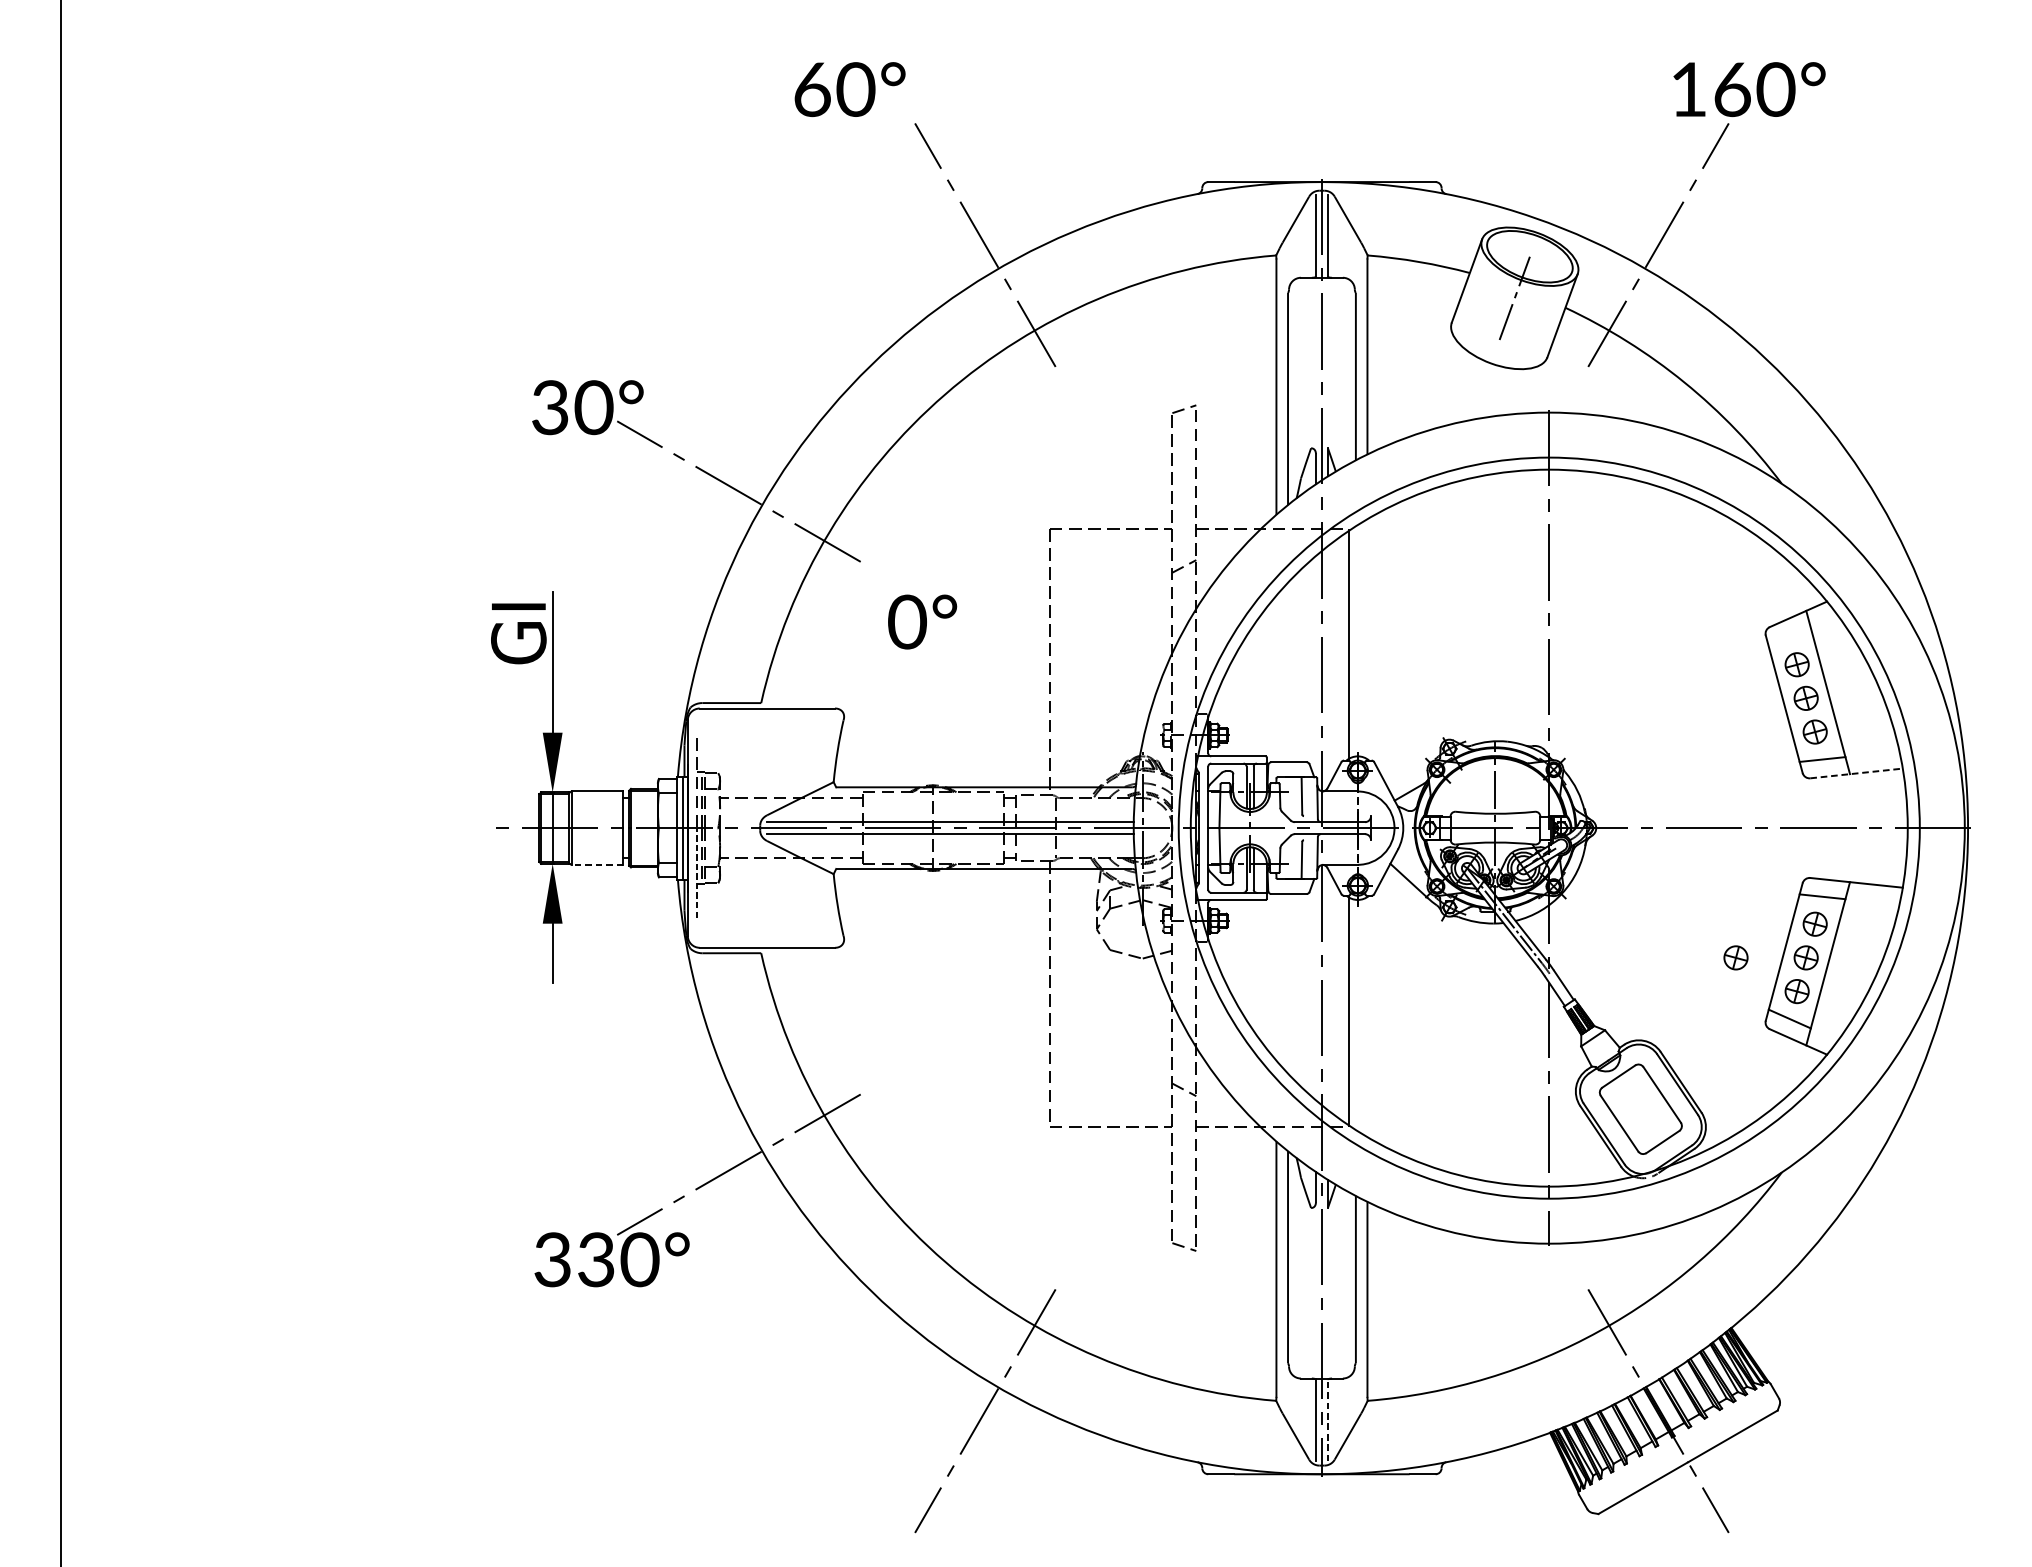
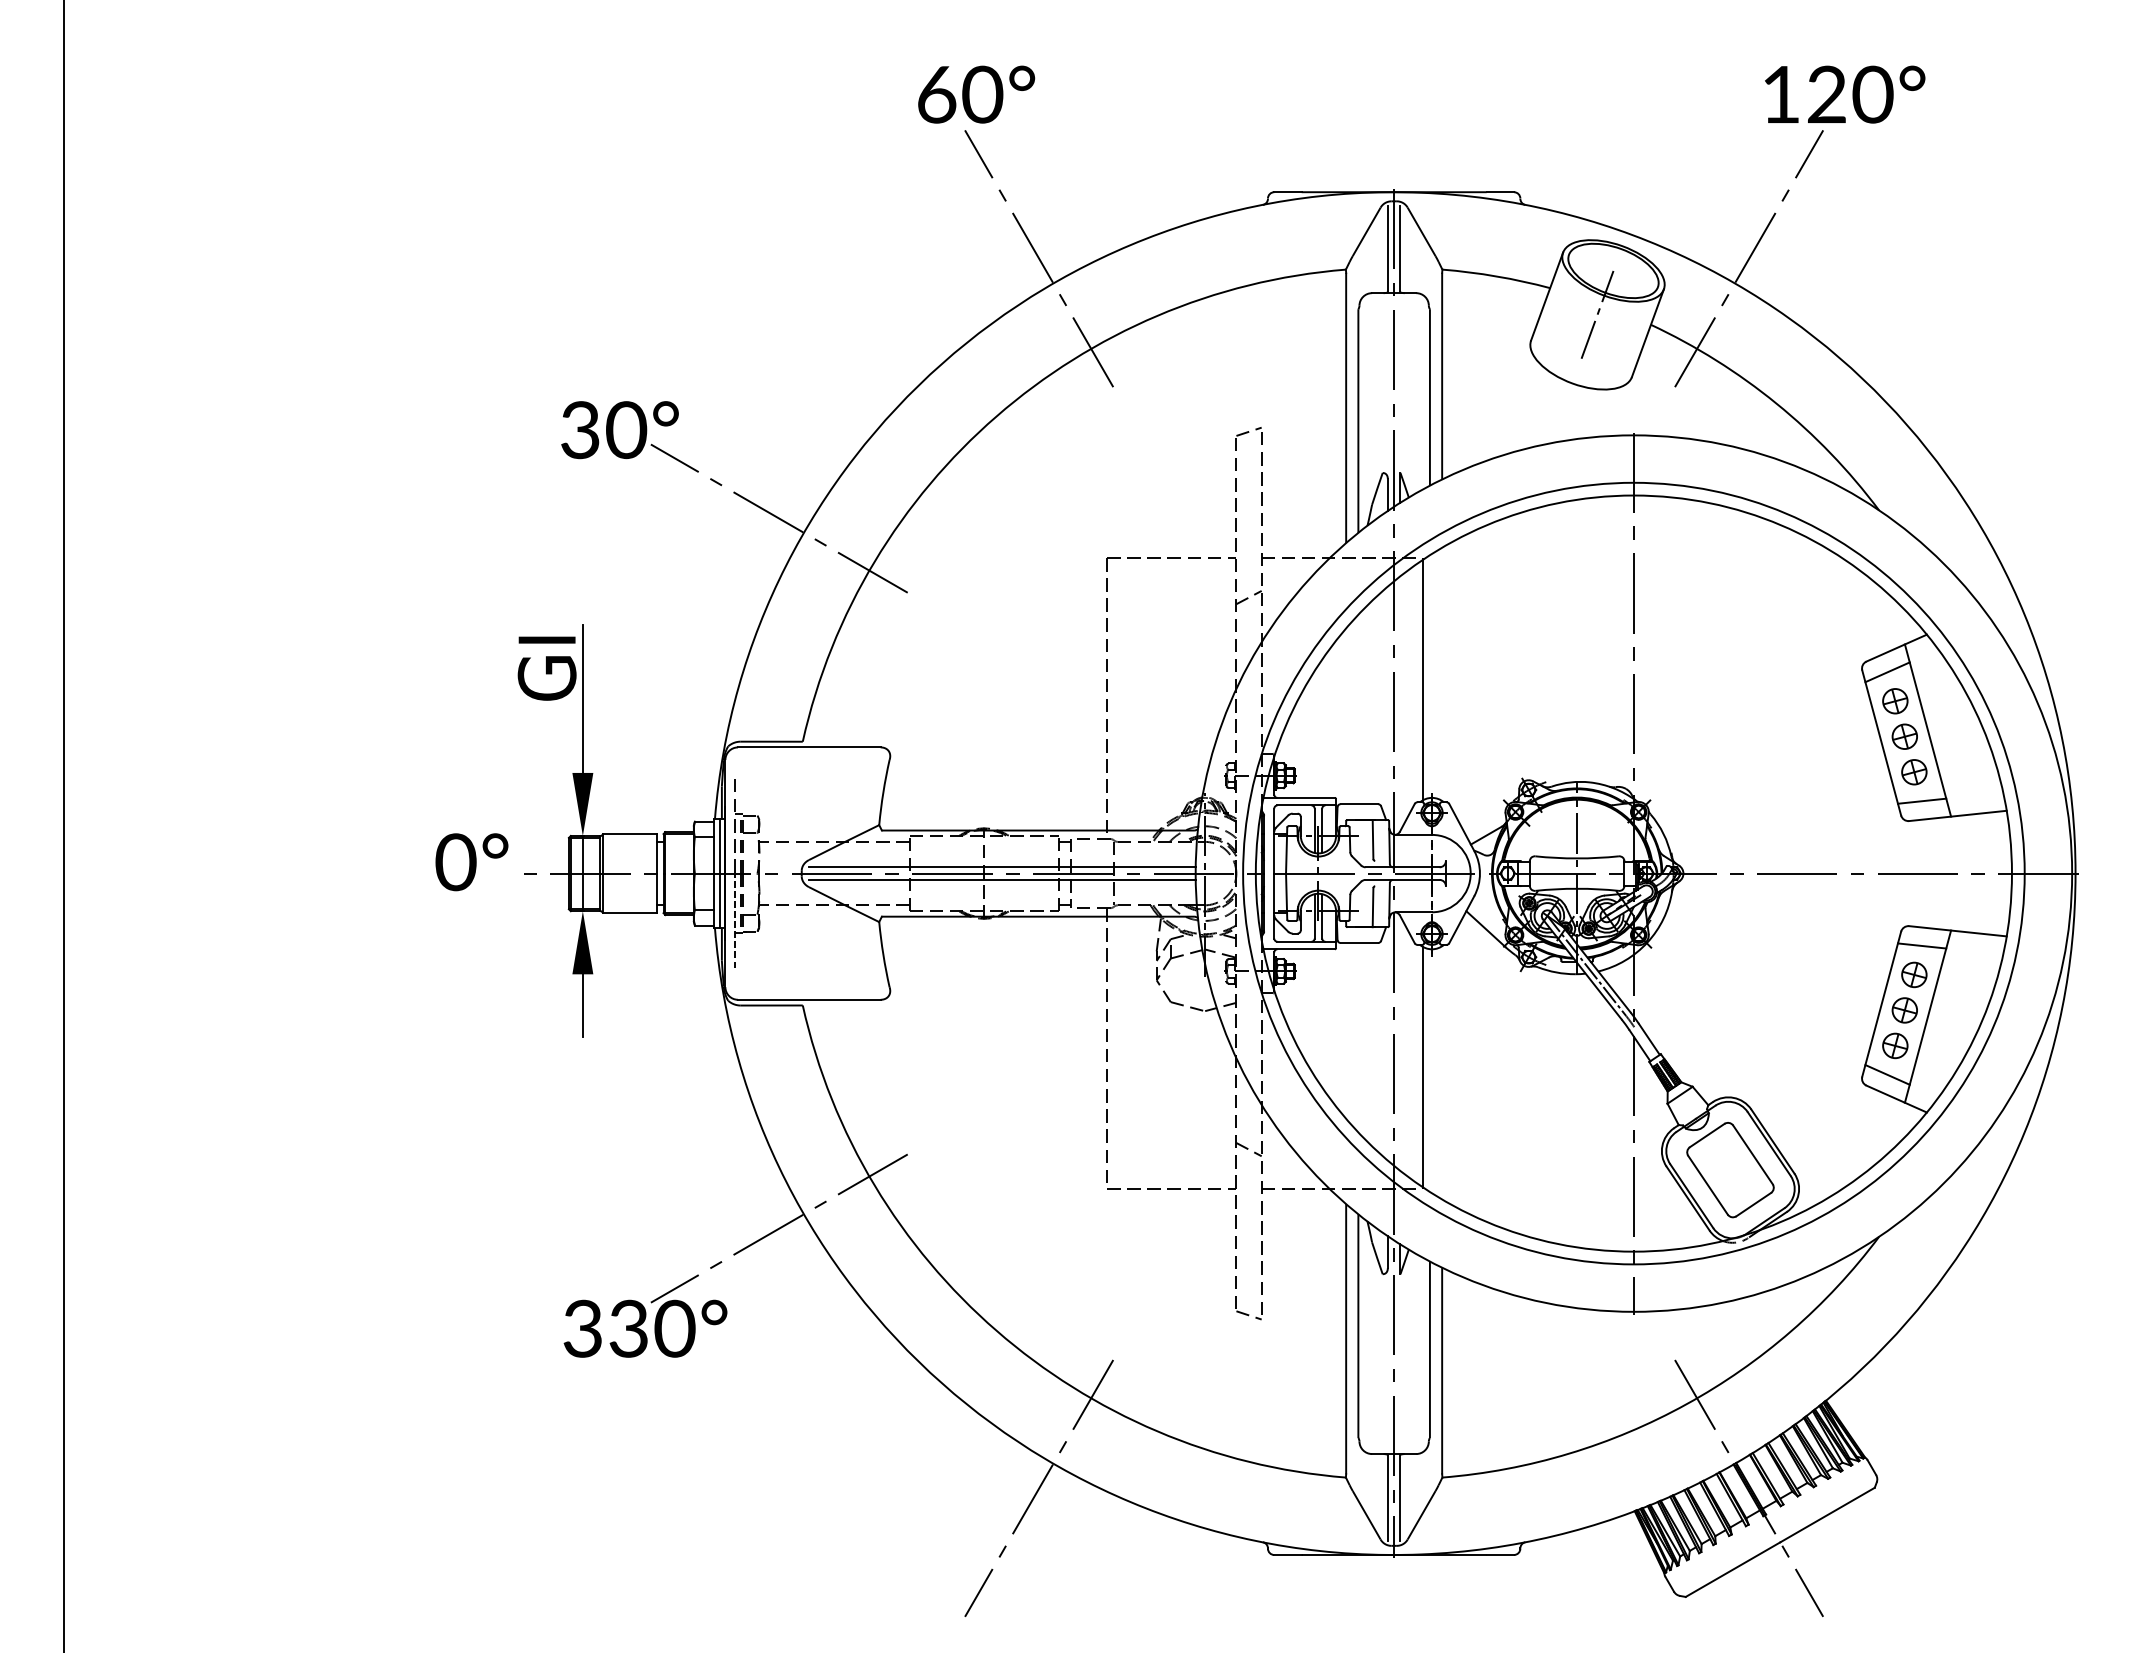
text: (850, 89) -> (976, 94), moved
text: (1732, 89) -> (1827, 94), 160° -> 120°
text: (922, 622) -> (471, 862), moved
line: (1789, 637) -> (1887, 672), added
line: (1857, 773) -> (1958, 815), dashed -> solid
line: (596, 865) -> (629, 912), dashed -> solid
part: (1735, 957) -> (1830, 1010), removed
line: (1327, 1419) -> (1400, 1497), dashed -> solid

